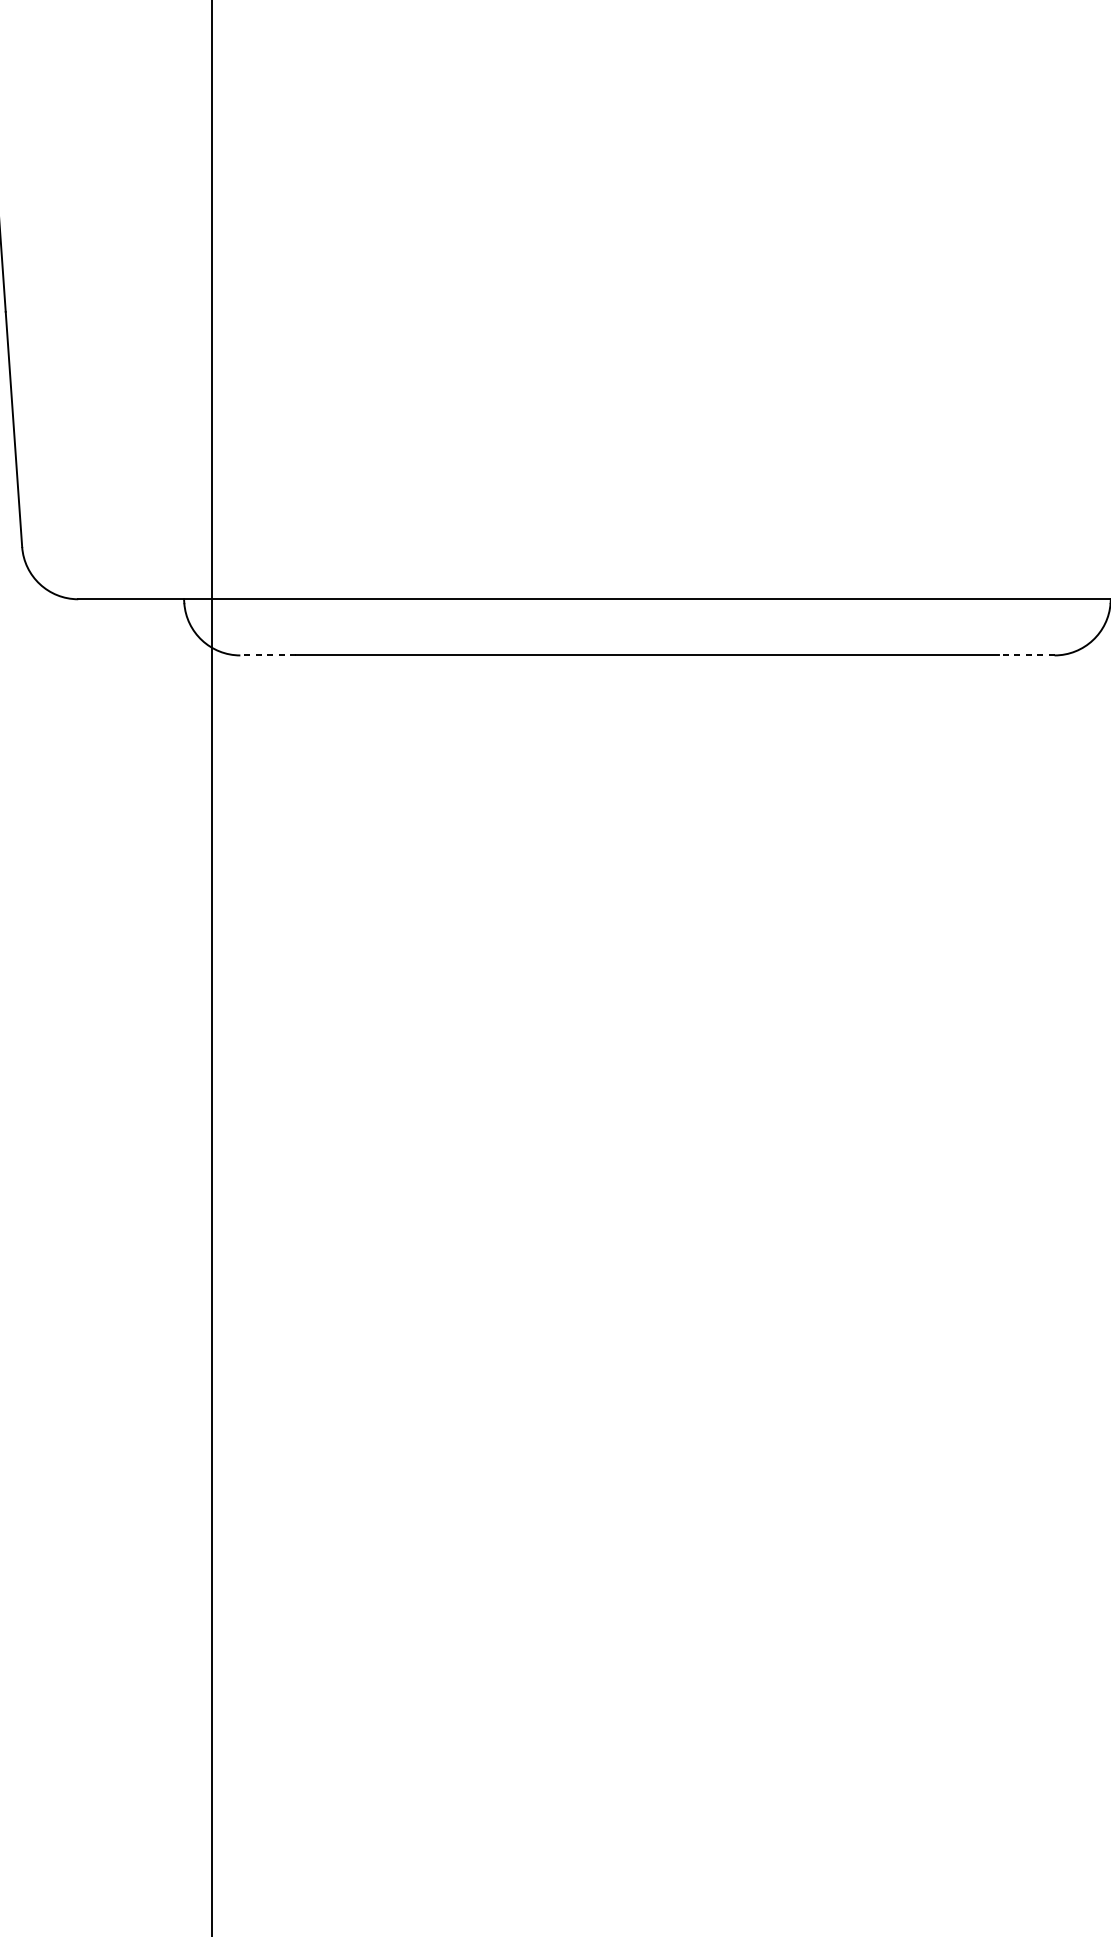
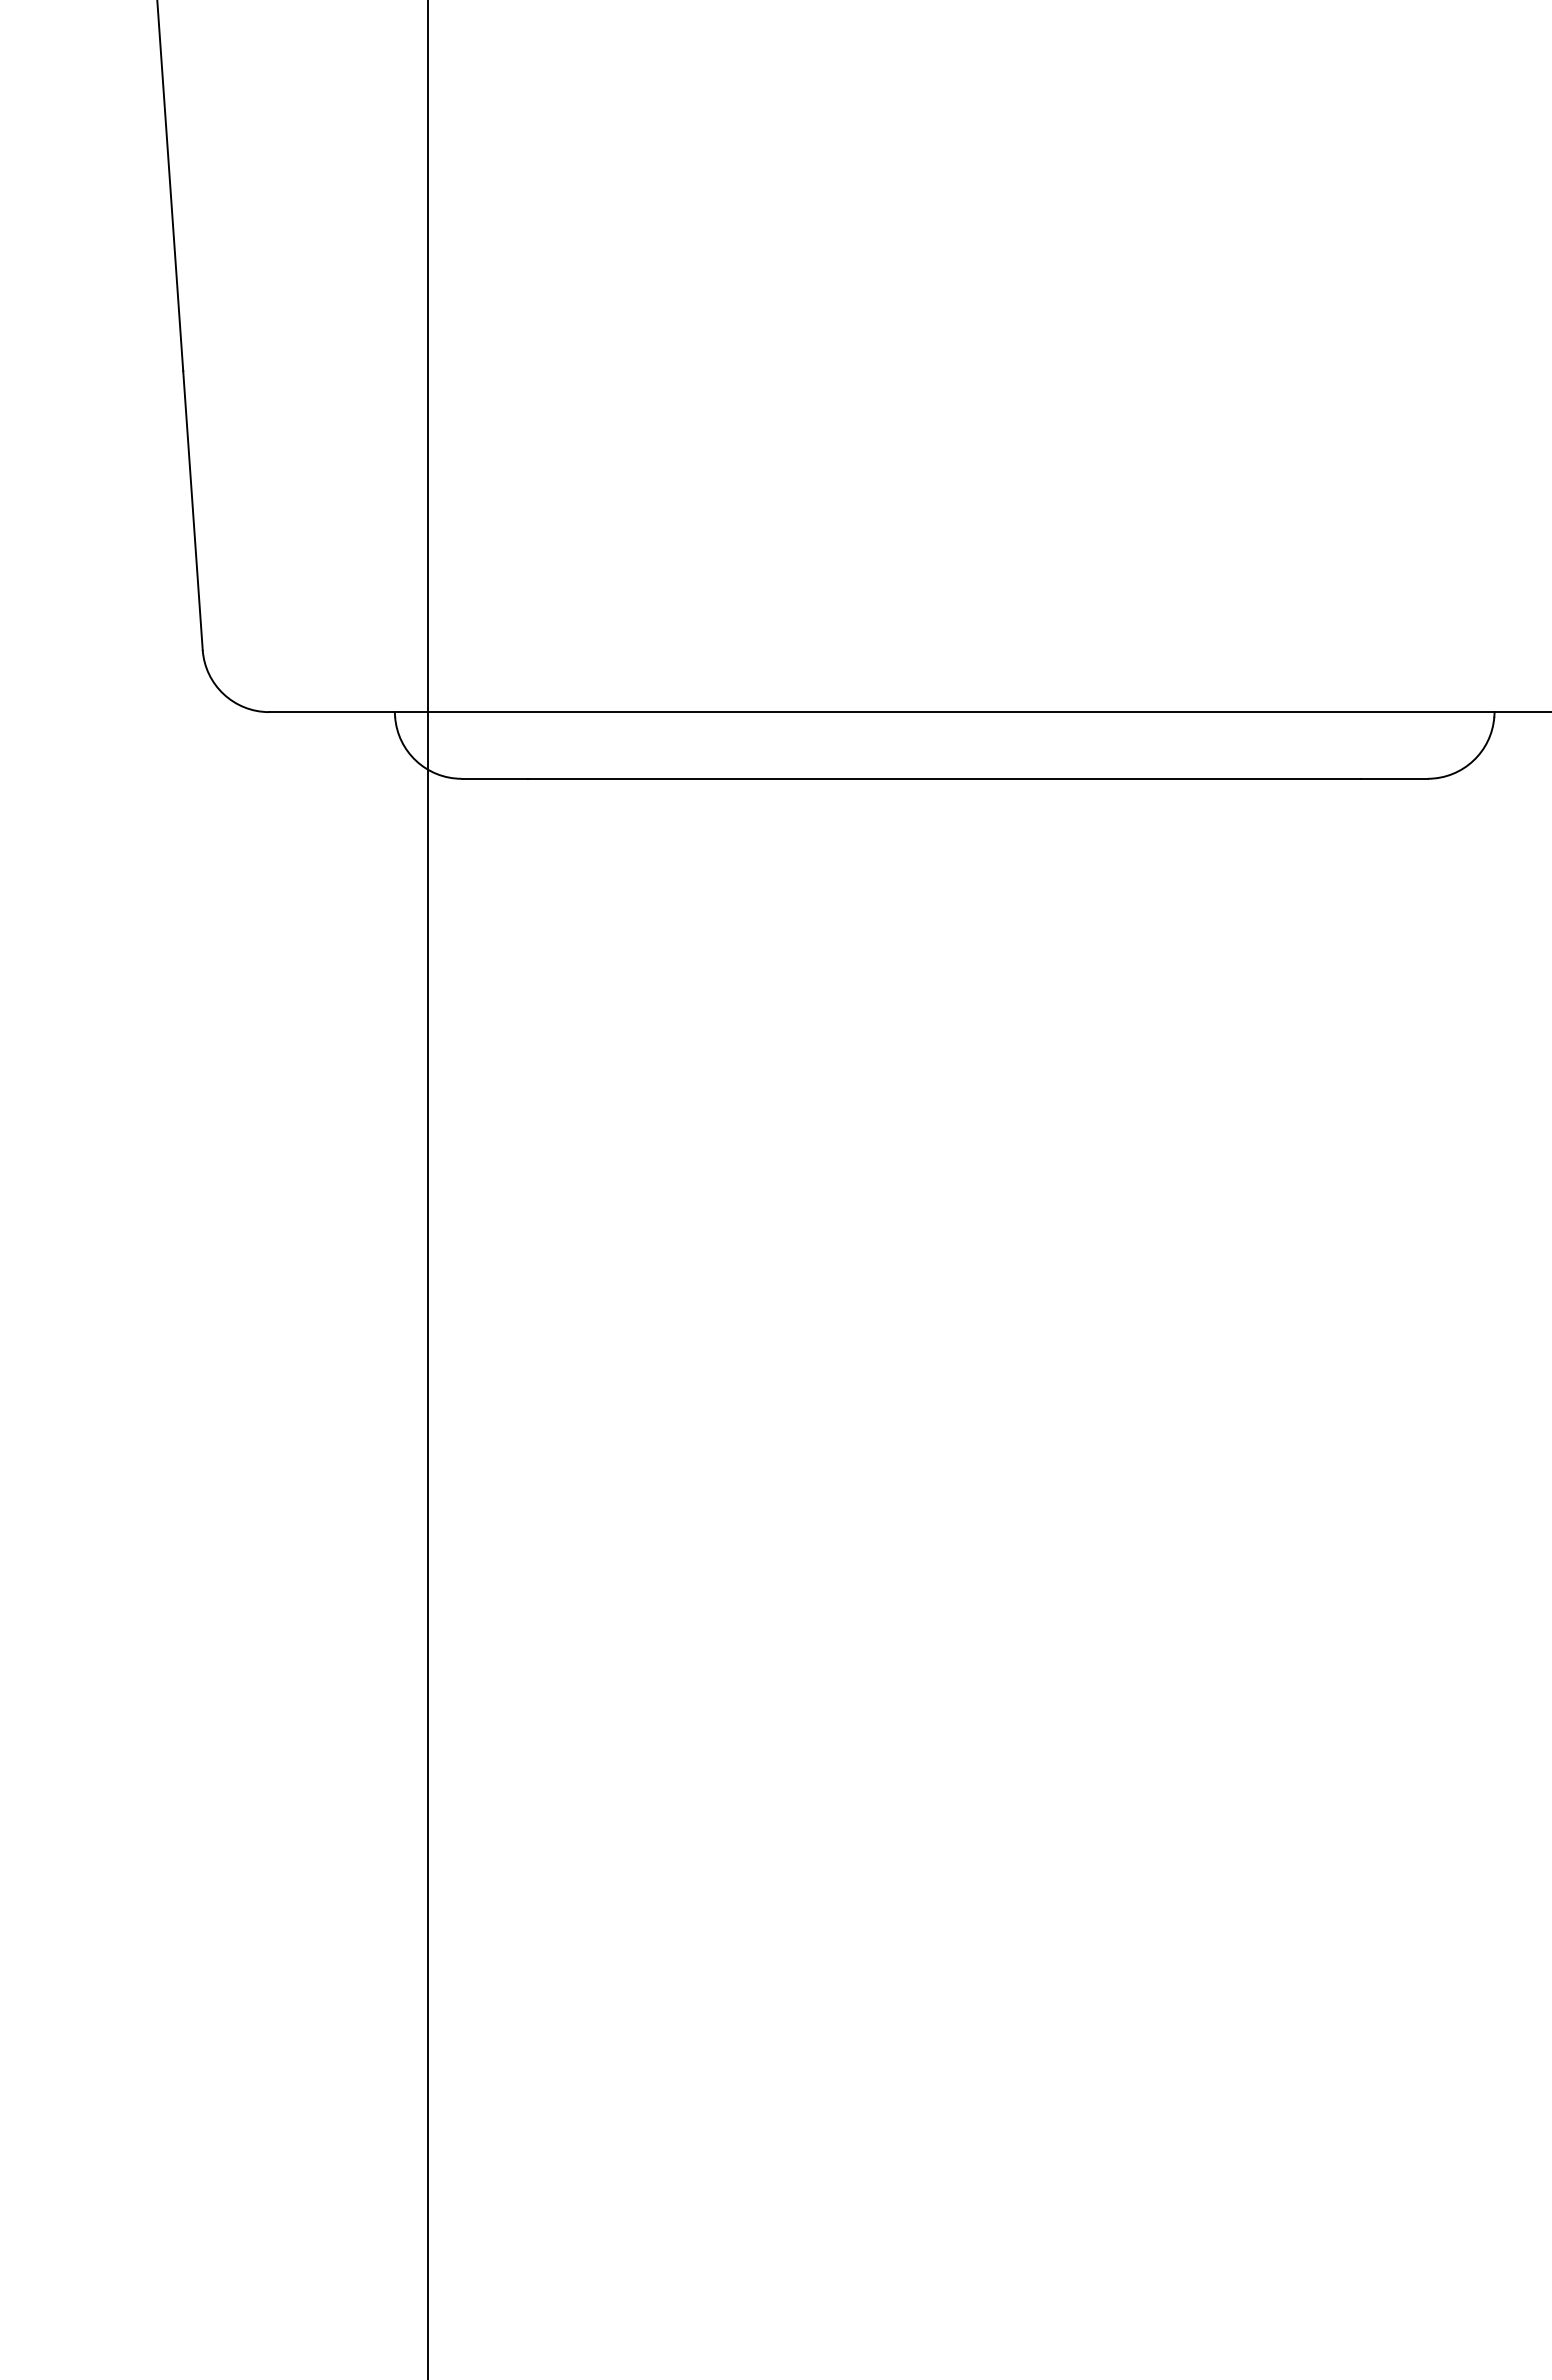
line: (268, 655) -> (494, 778), dashed -> solid
line: (1026, 655) -> (1394, 778), dashed -> solid

